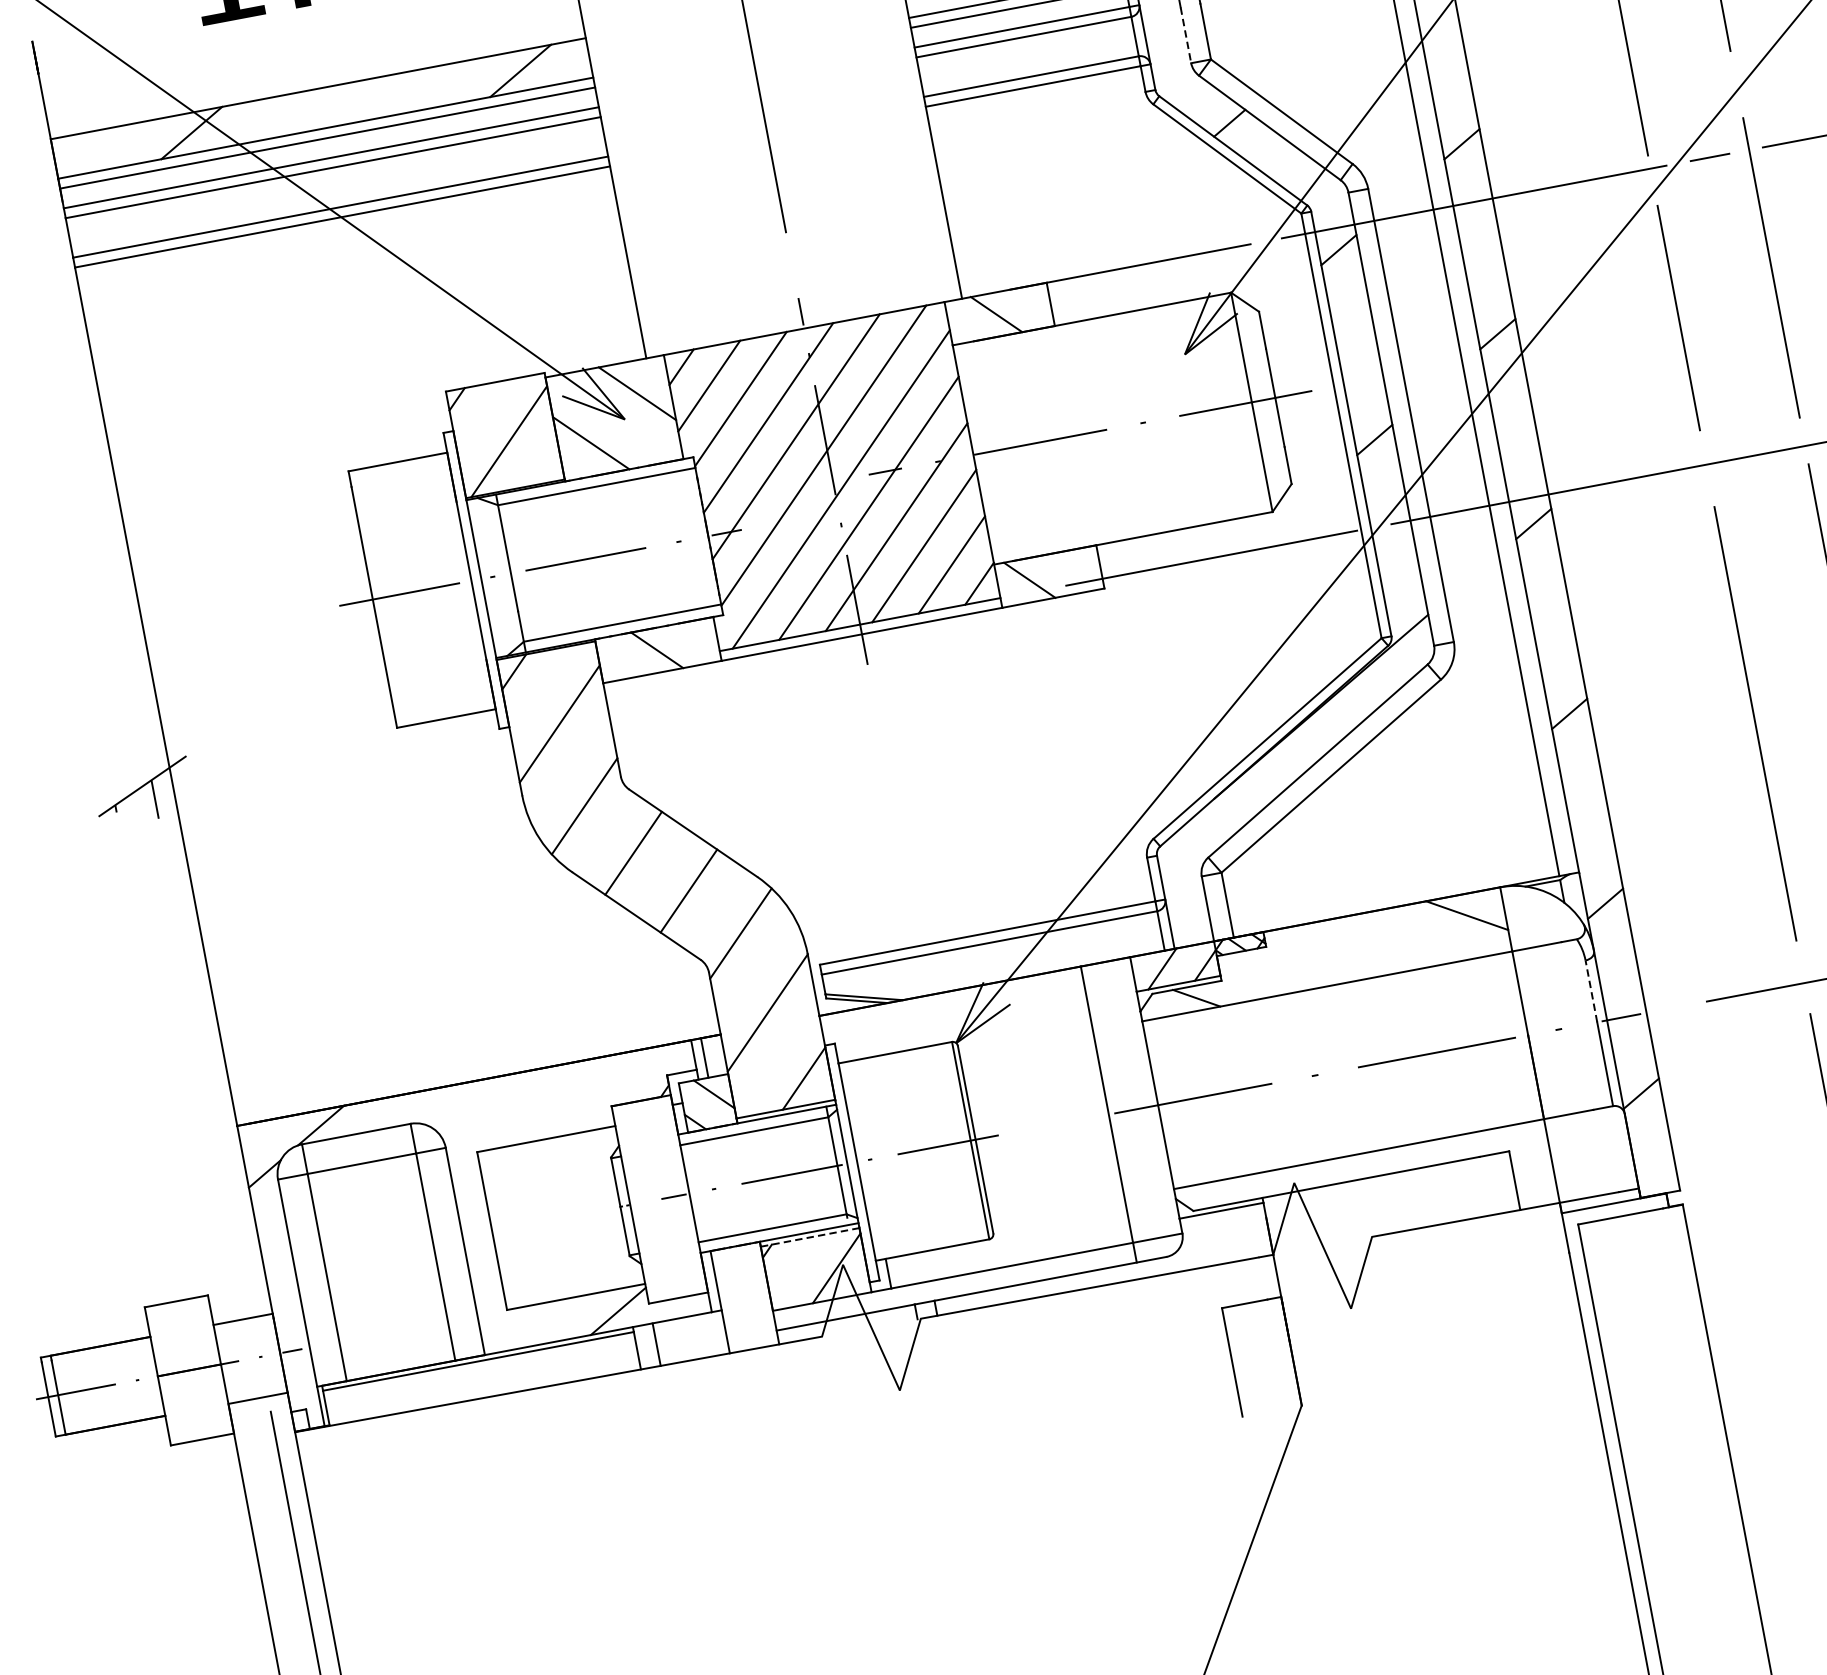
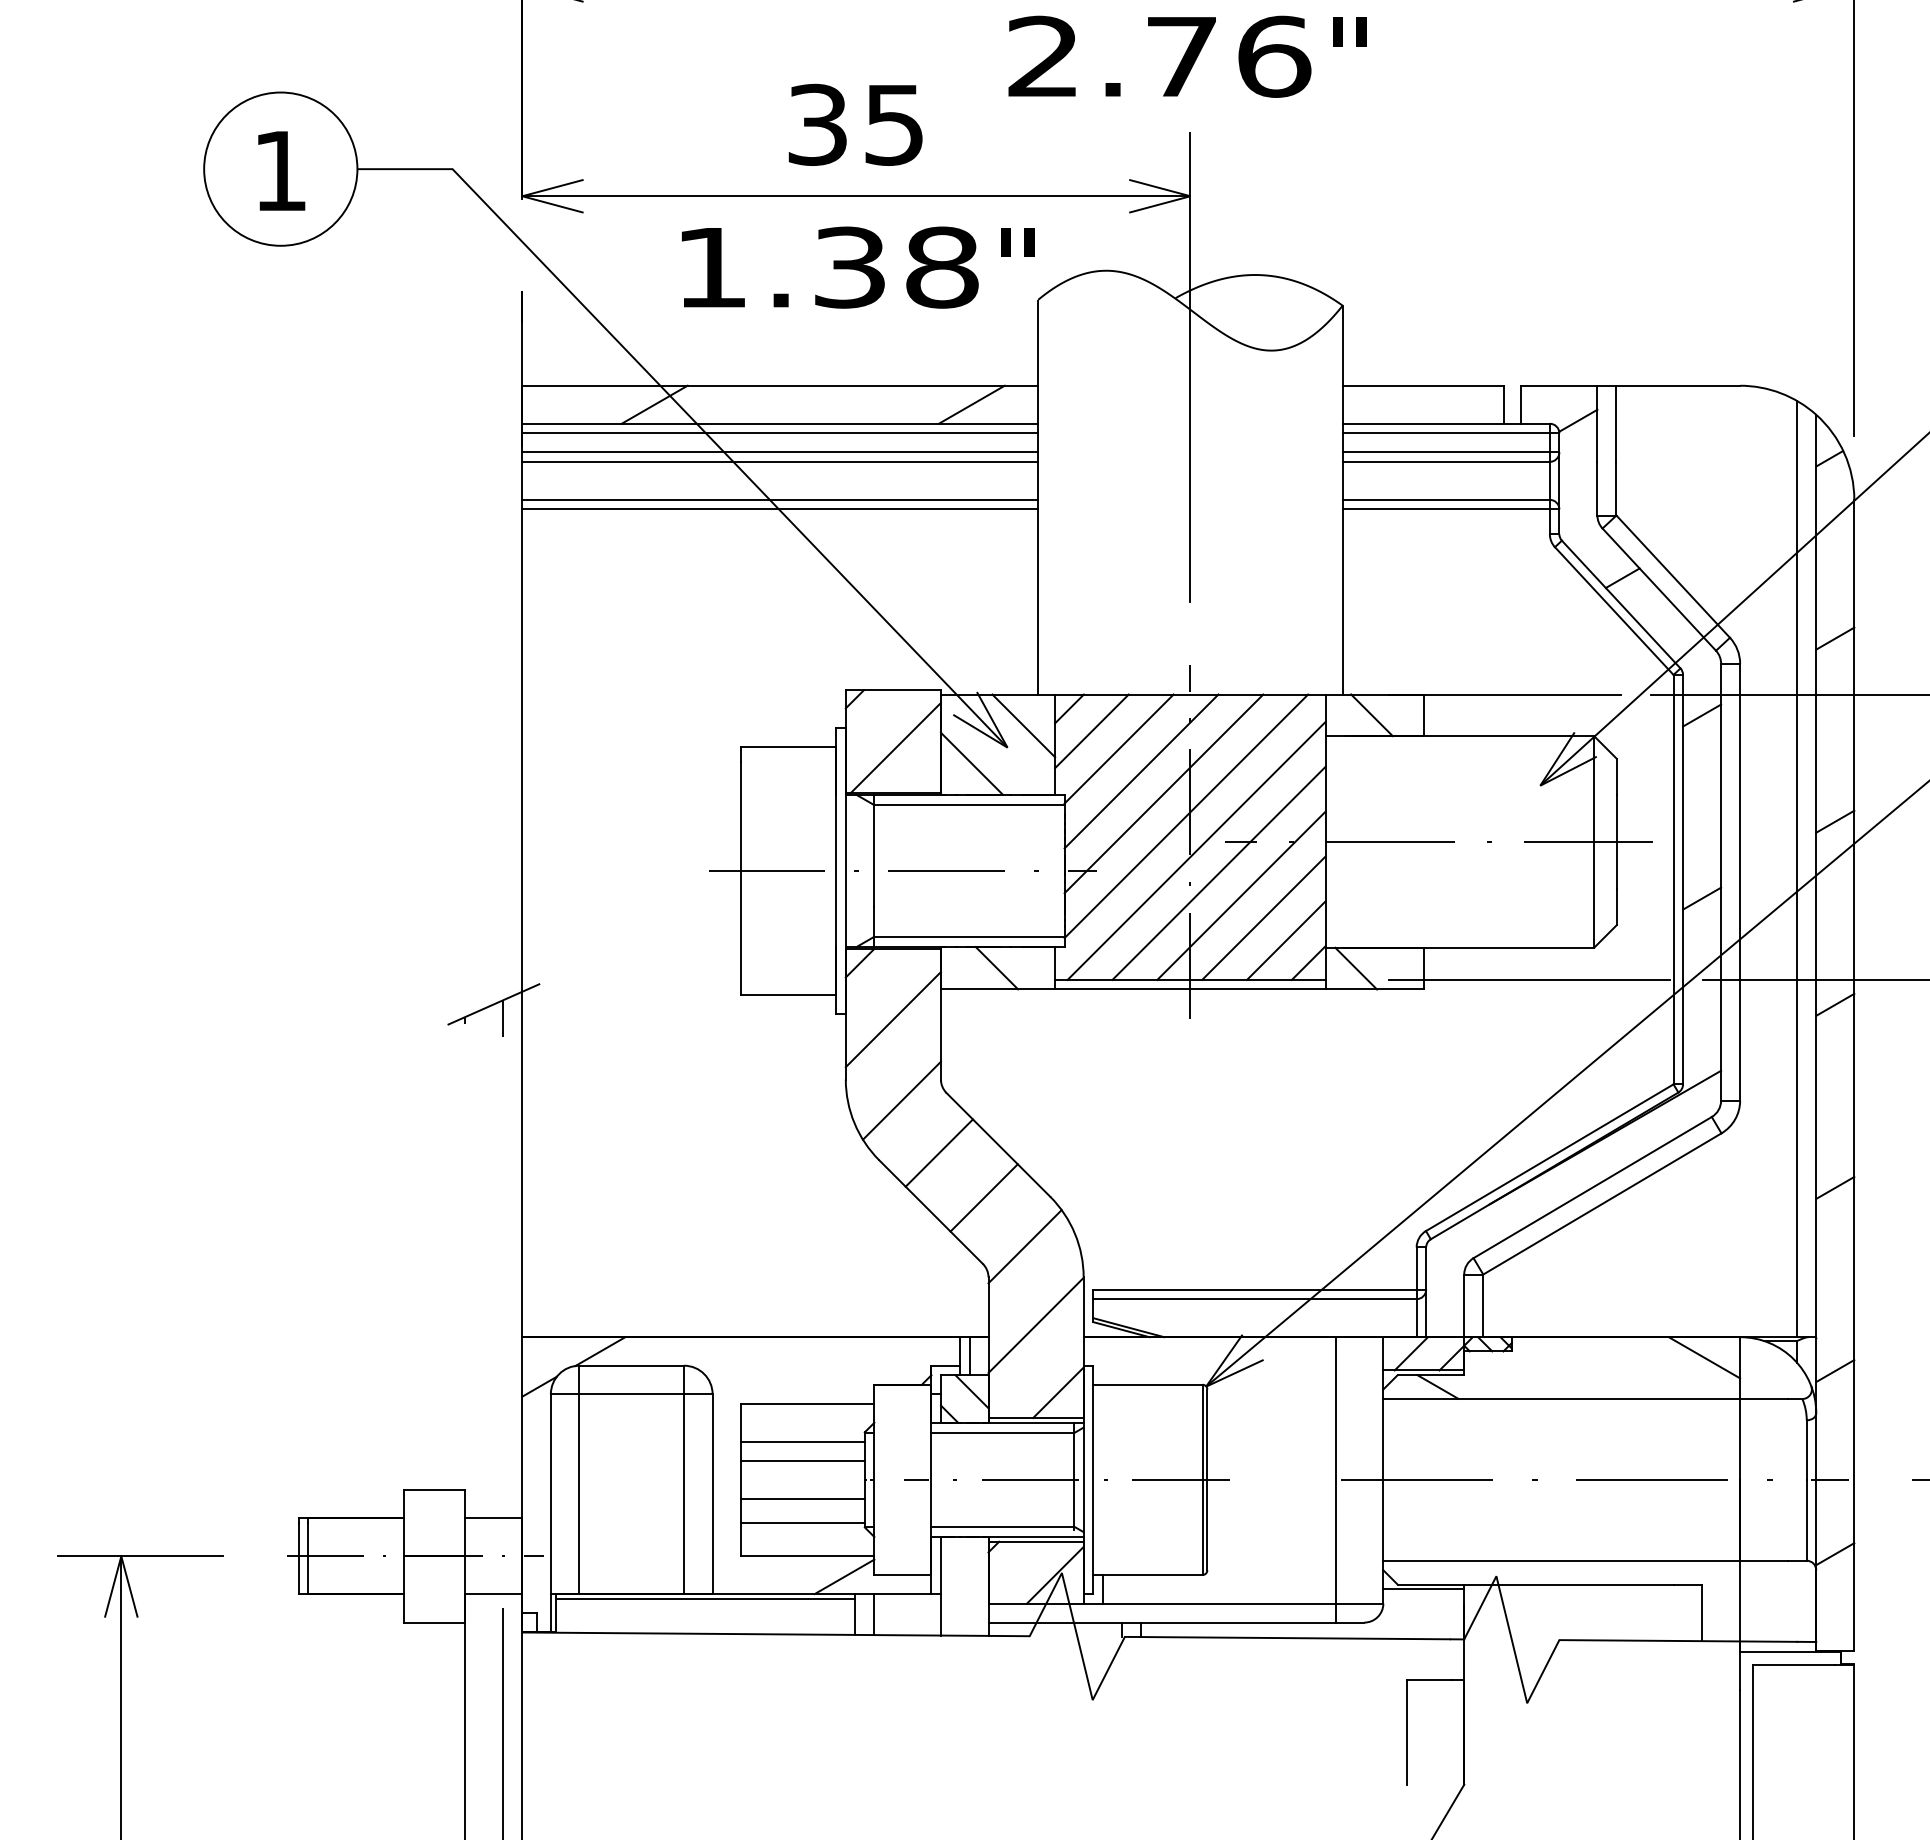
line: (1185, 35) -> (1597, 488), dashed -> solid
line: (1591, 991) -> (1806, 1450), dashed -> solid
line: (548, 1179) -> (802, 1441), added
line: (551, 1198) -> (802, 1460), added
line: (810, 1237) -> (1036, 1541), dashed -> solid
line: (559, 1238) -> (802, 1498), added
line: (564, 1263) -> (802, 1522), added

